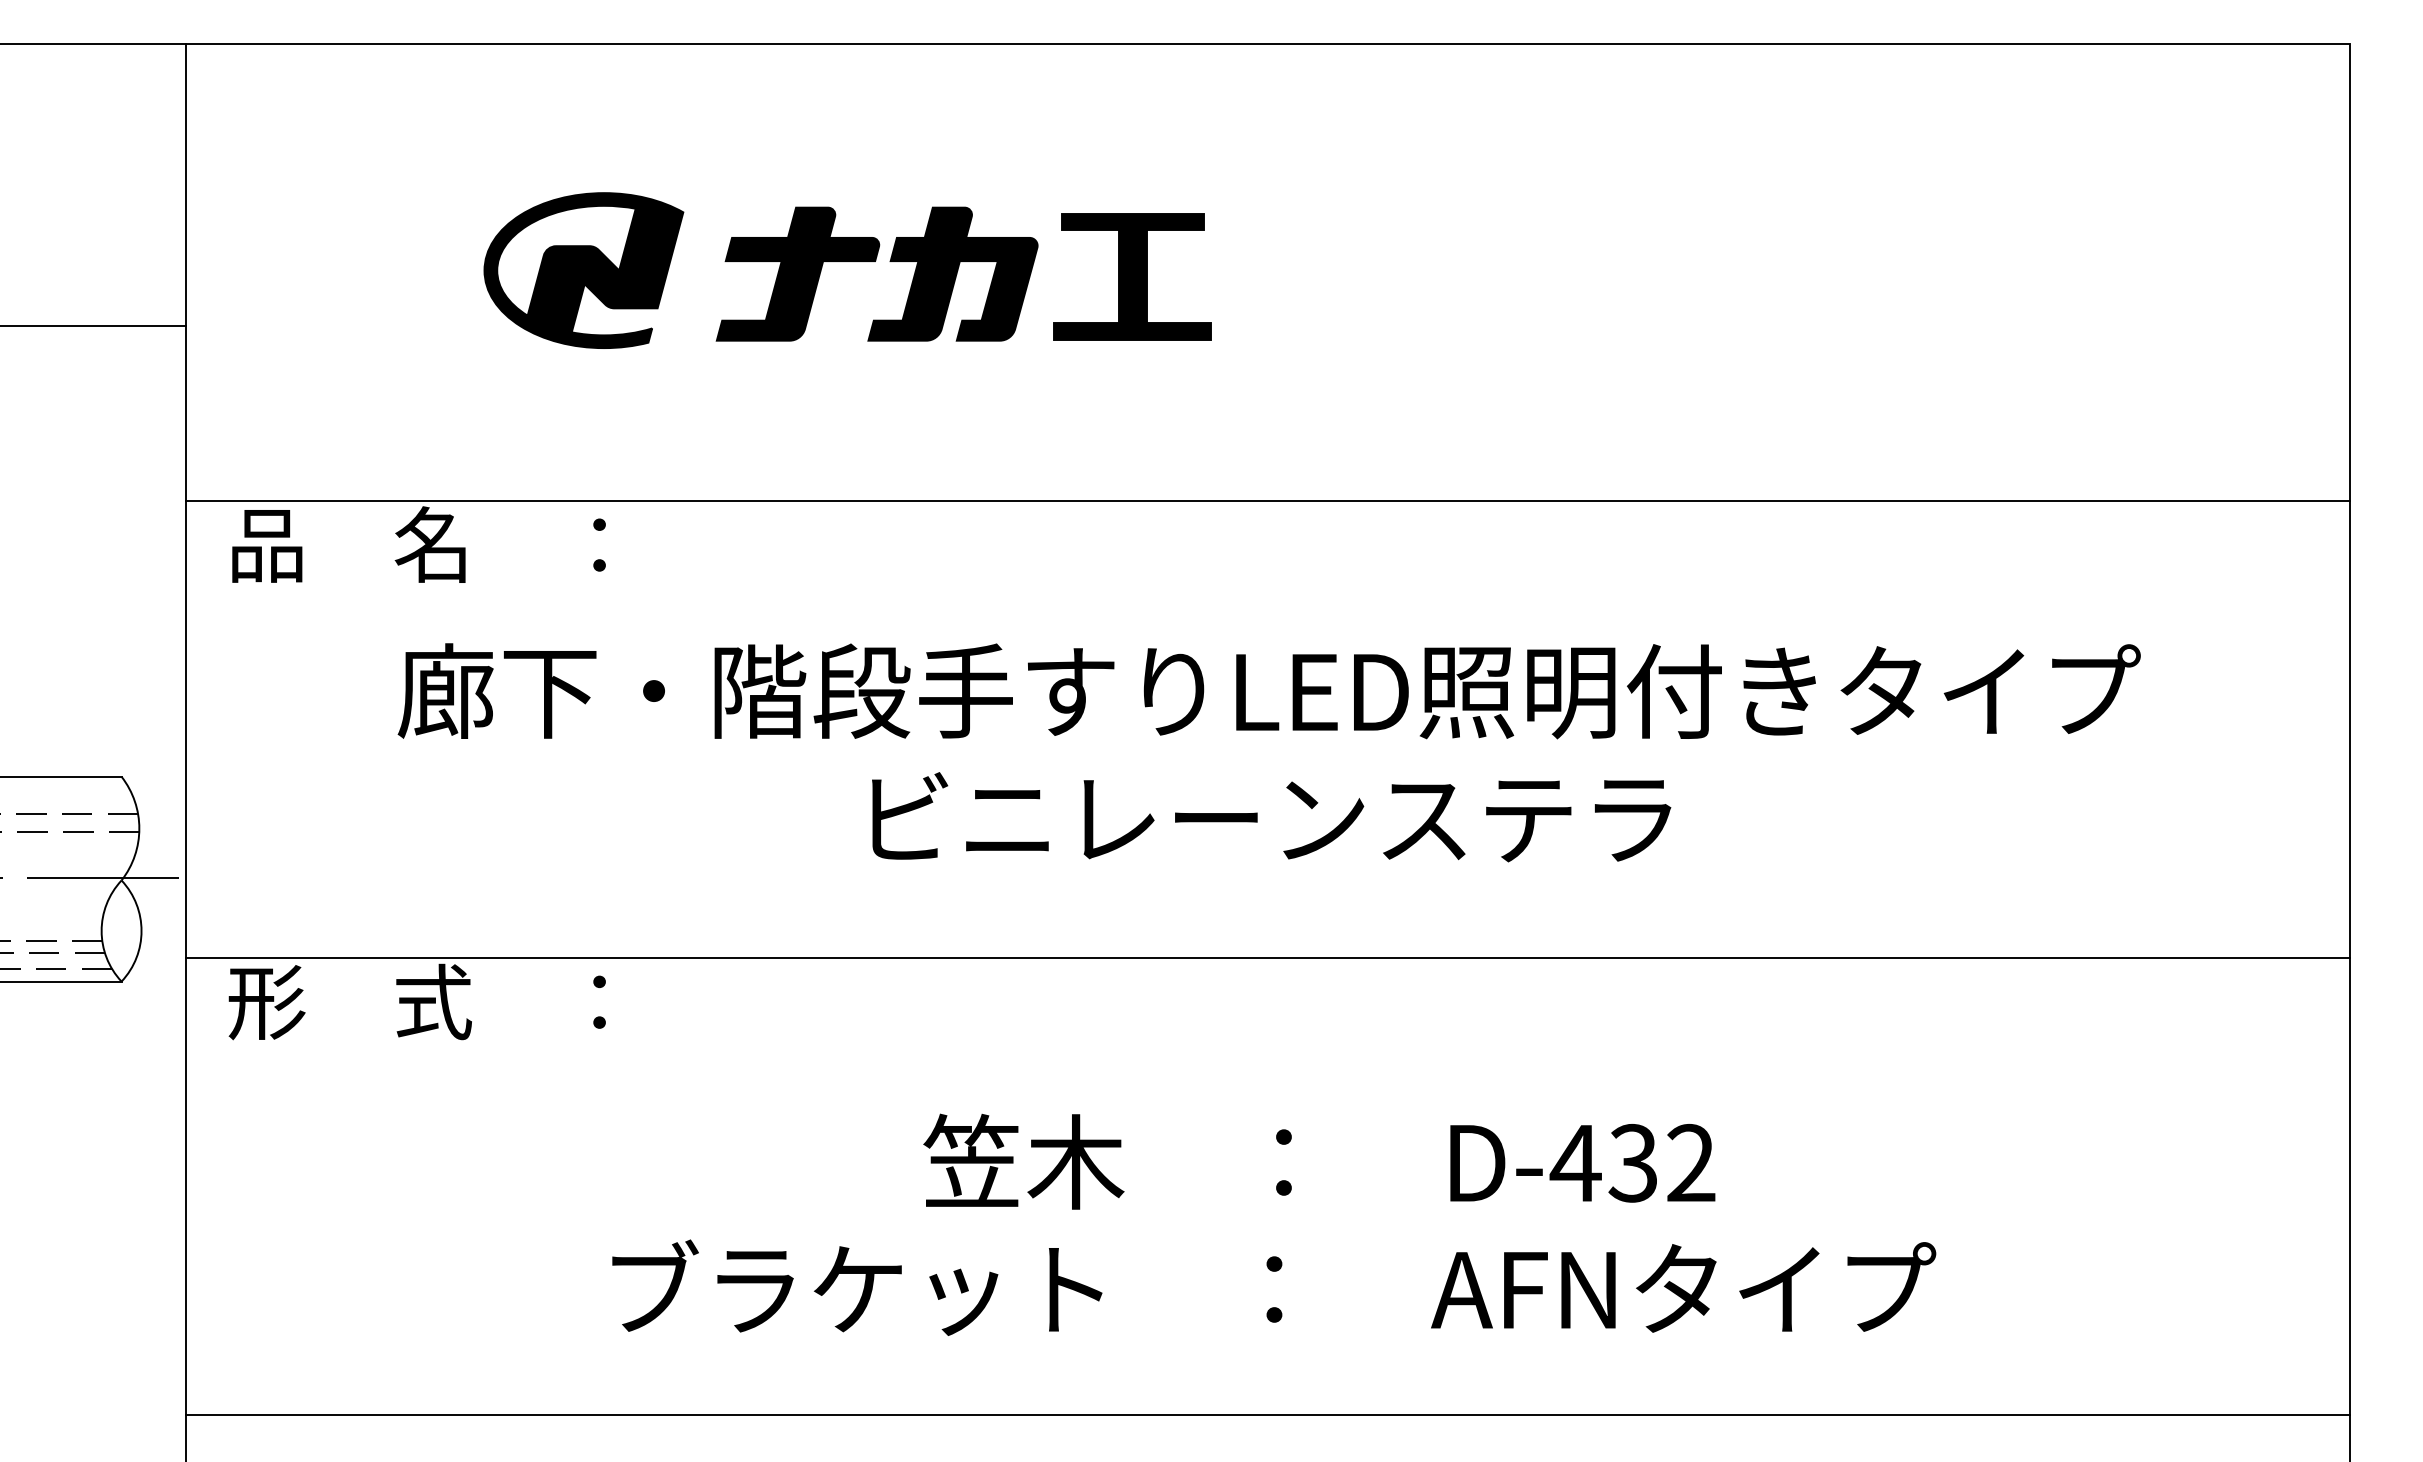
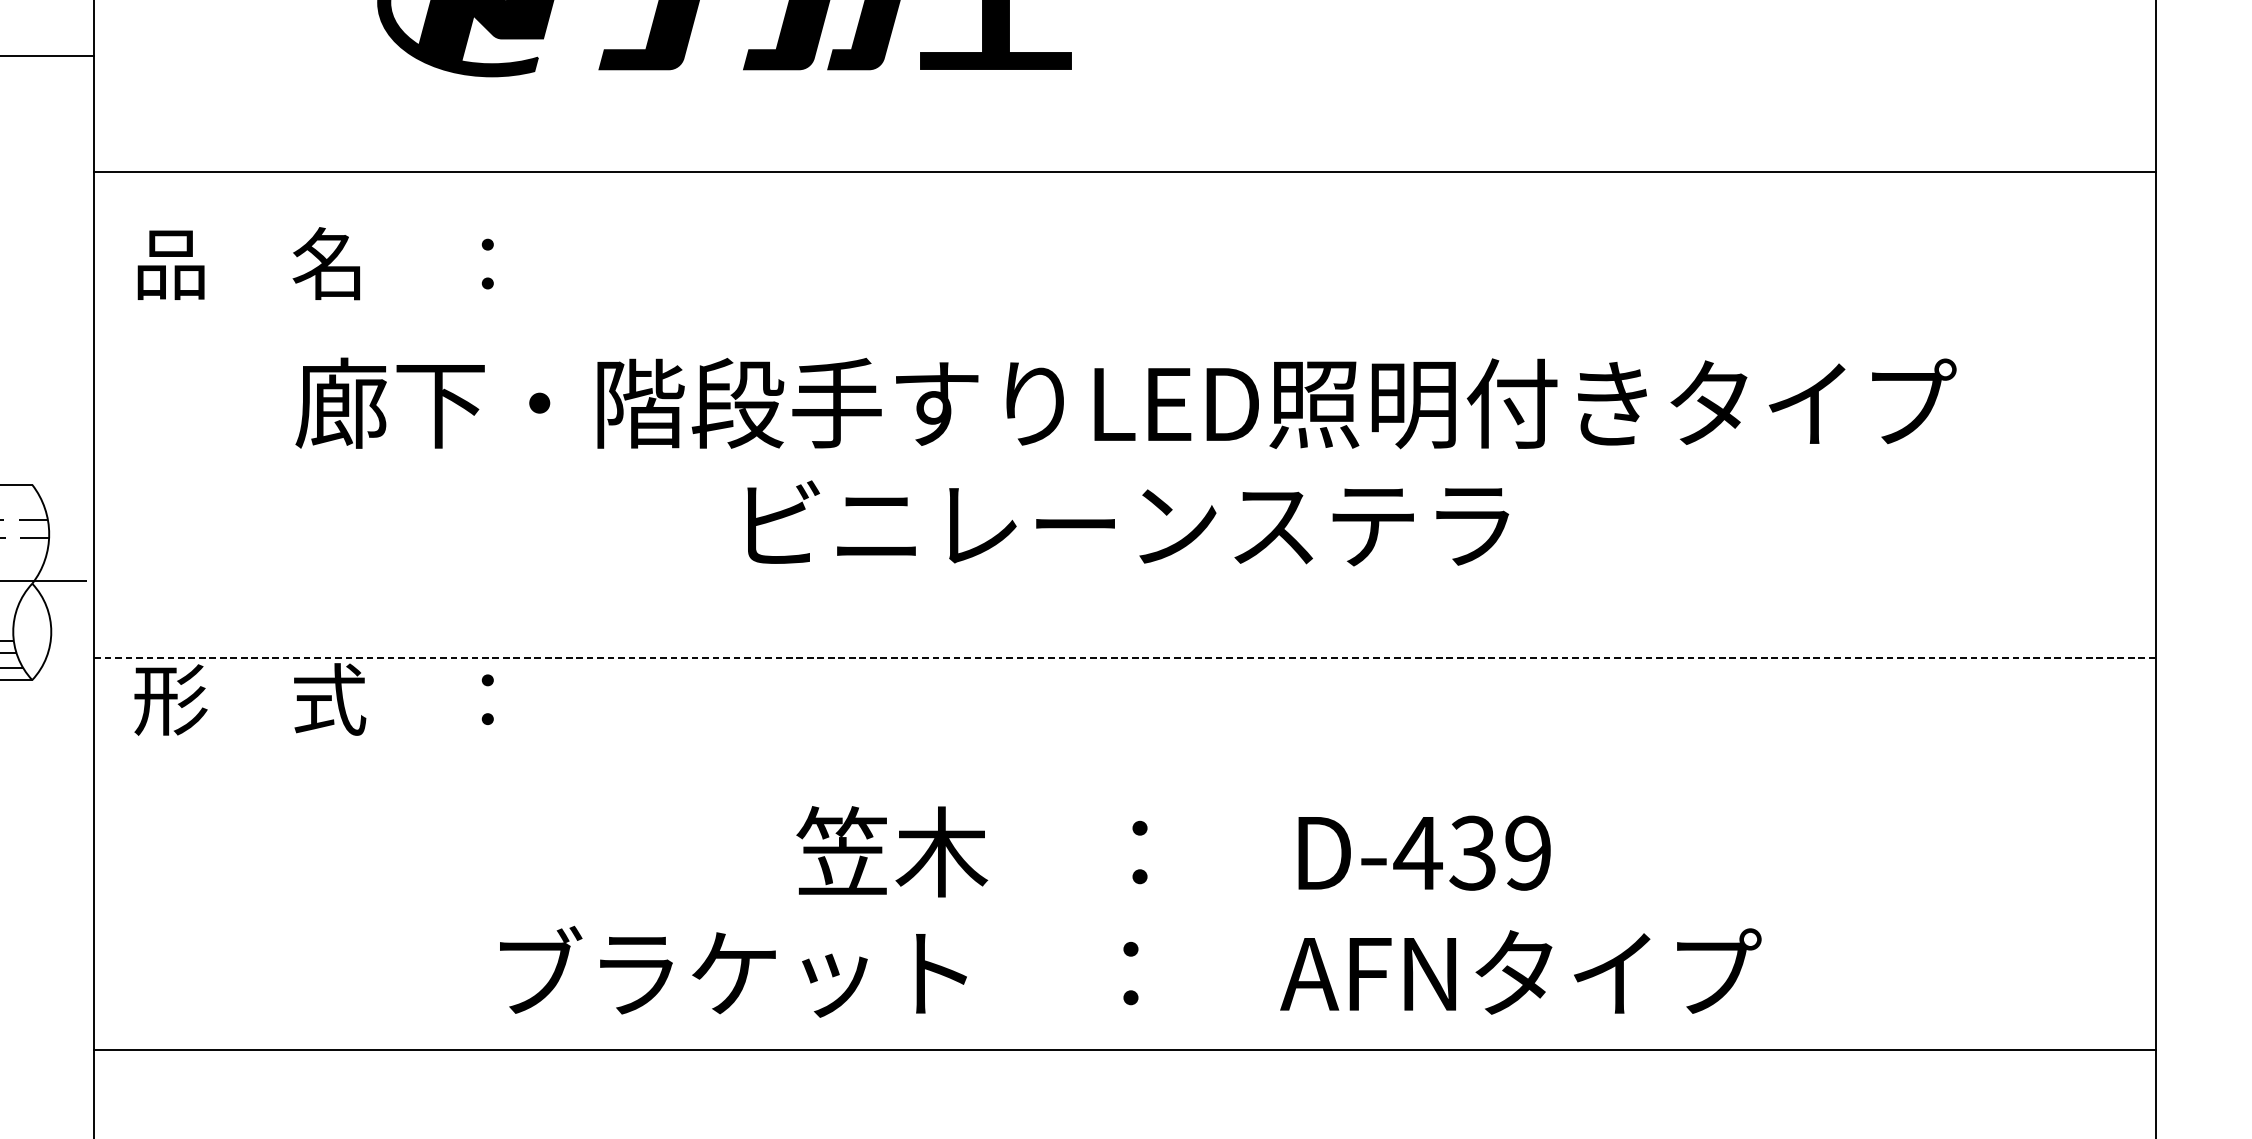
line: (1268, 501) -> (1125, 172), moved
line: (1268, 958) -> (1125, 658), solid -> dashed
text: (1691, 1163) -> (1528, 853), D-432 -> D-439
line: (1268, 1415) -> (1125, 1049), moved

